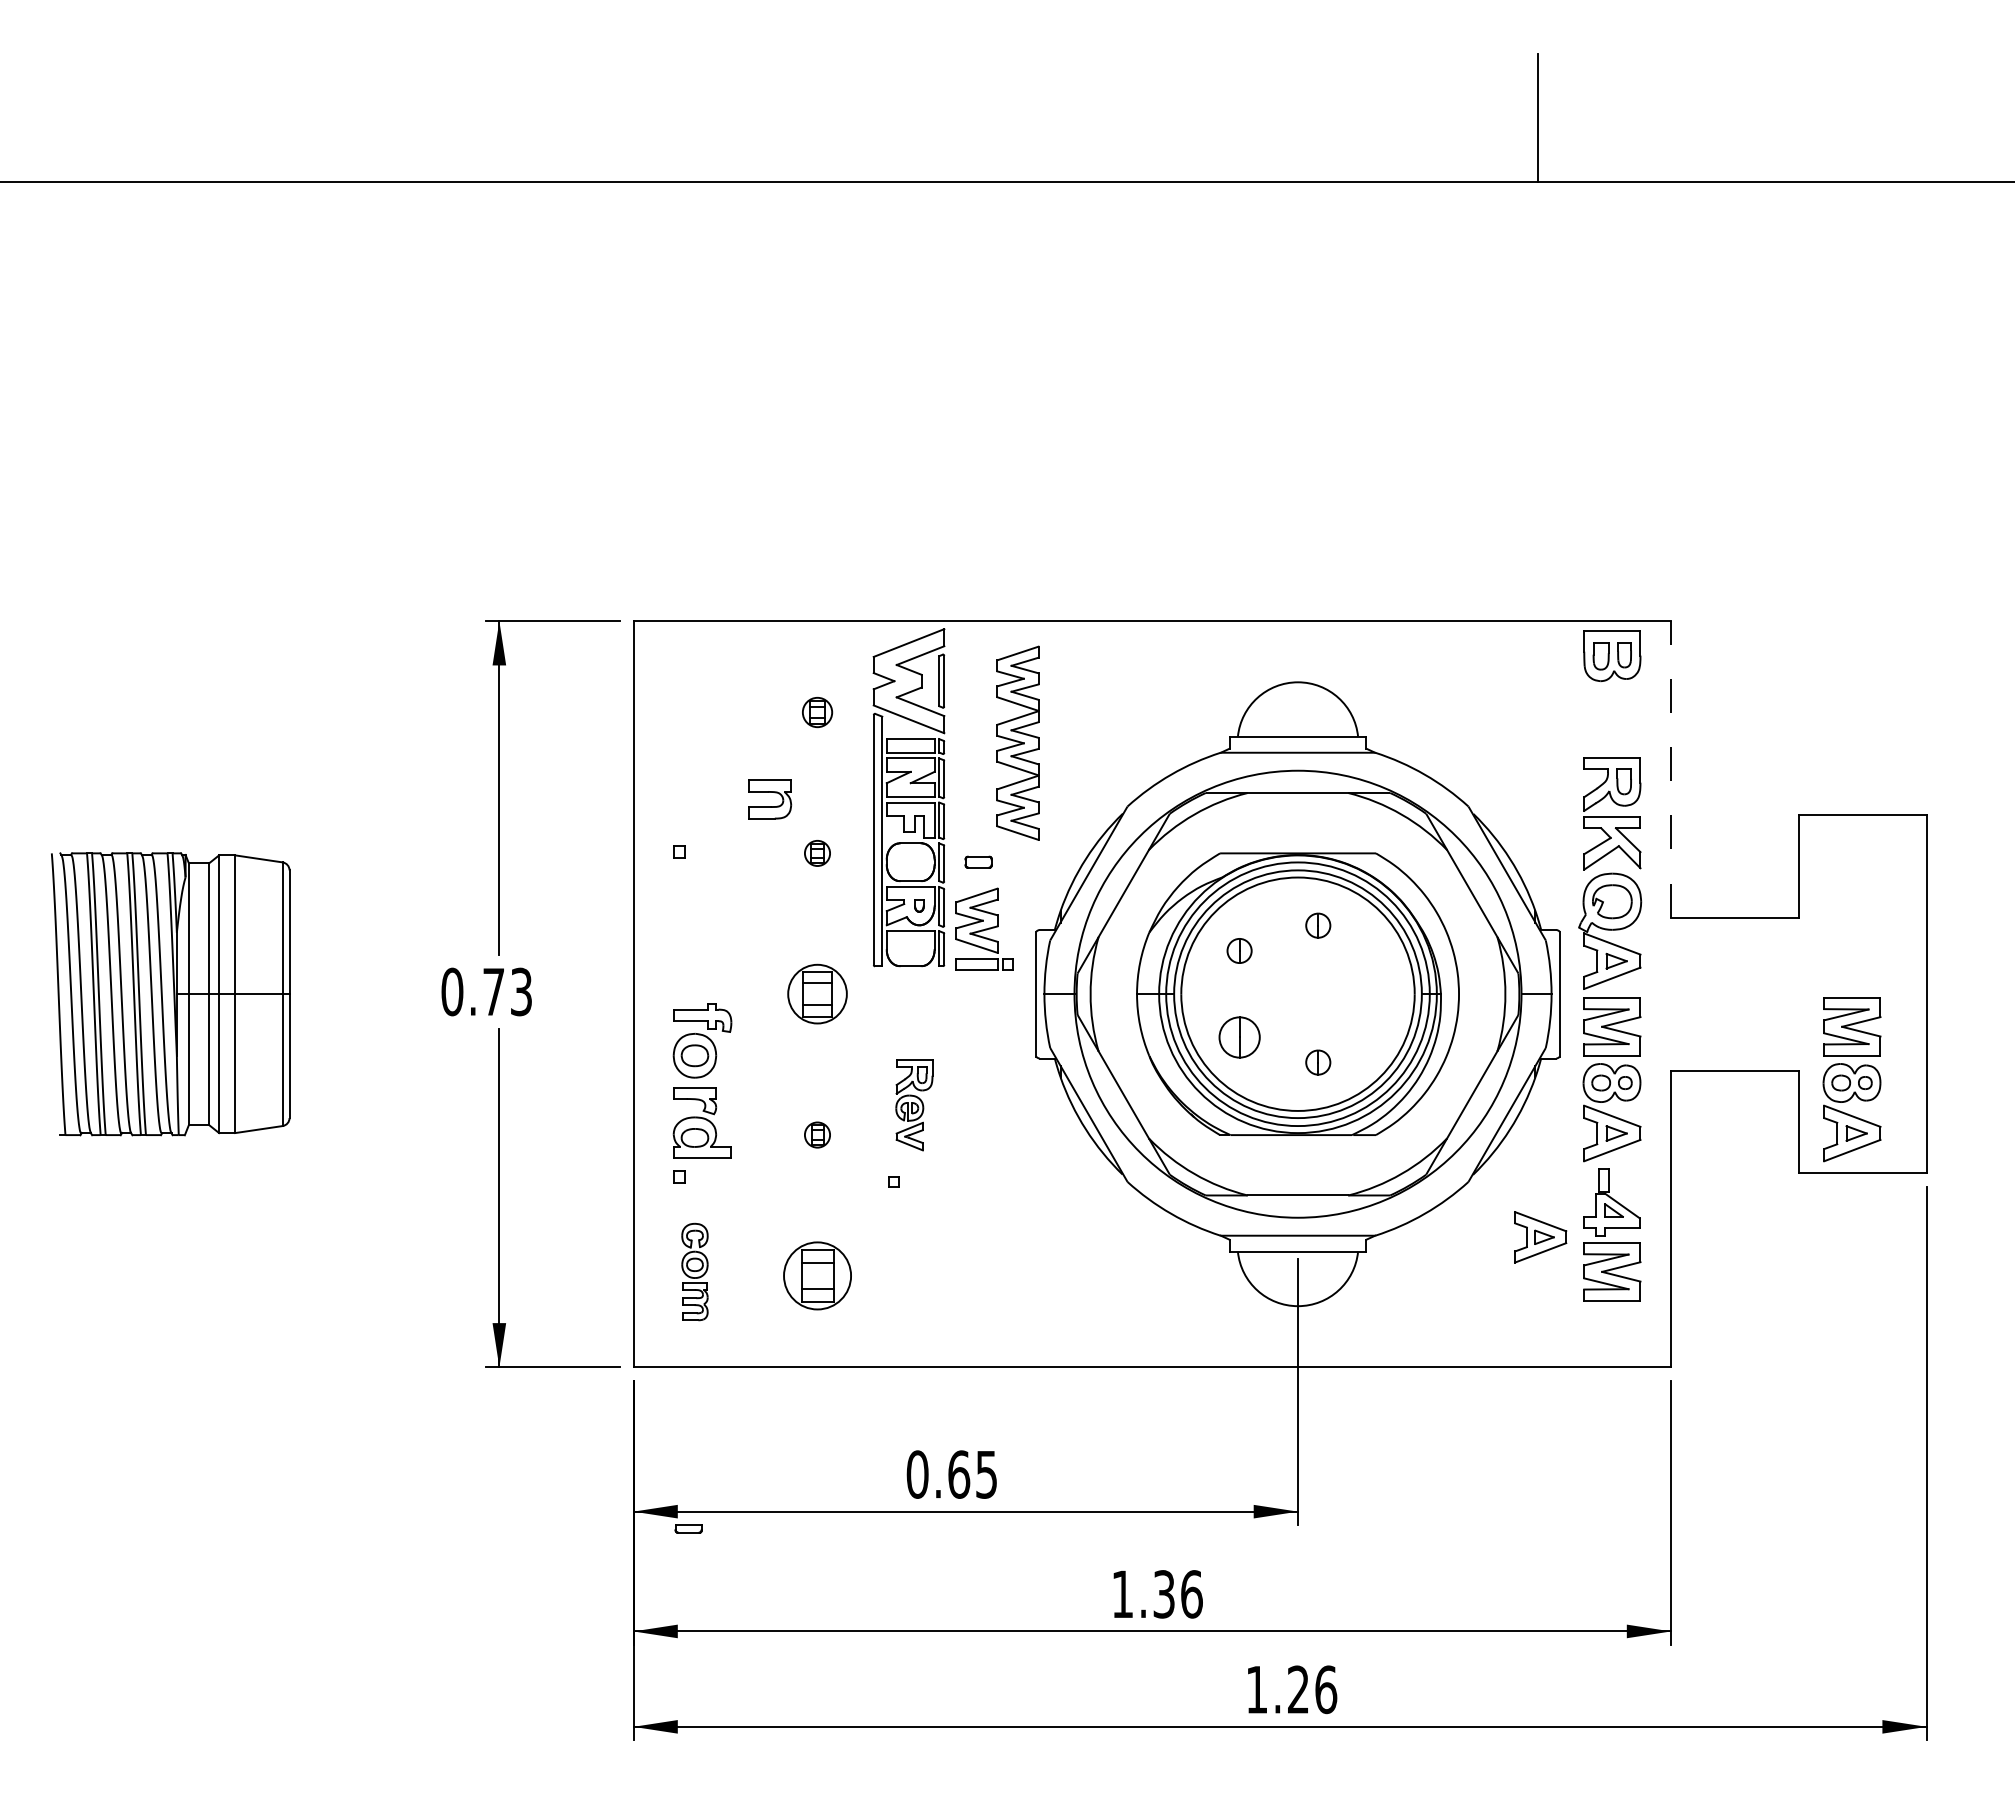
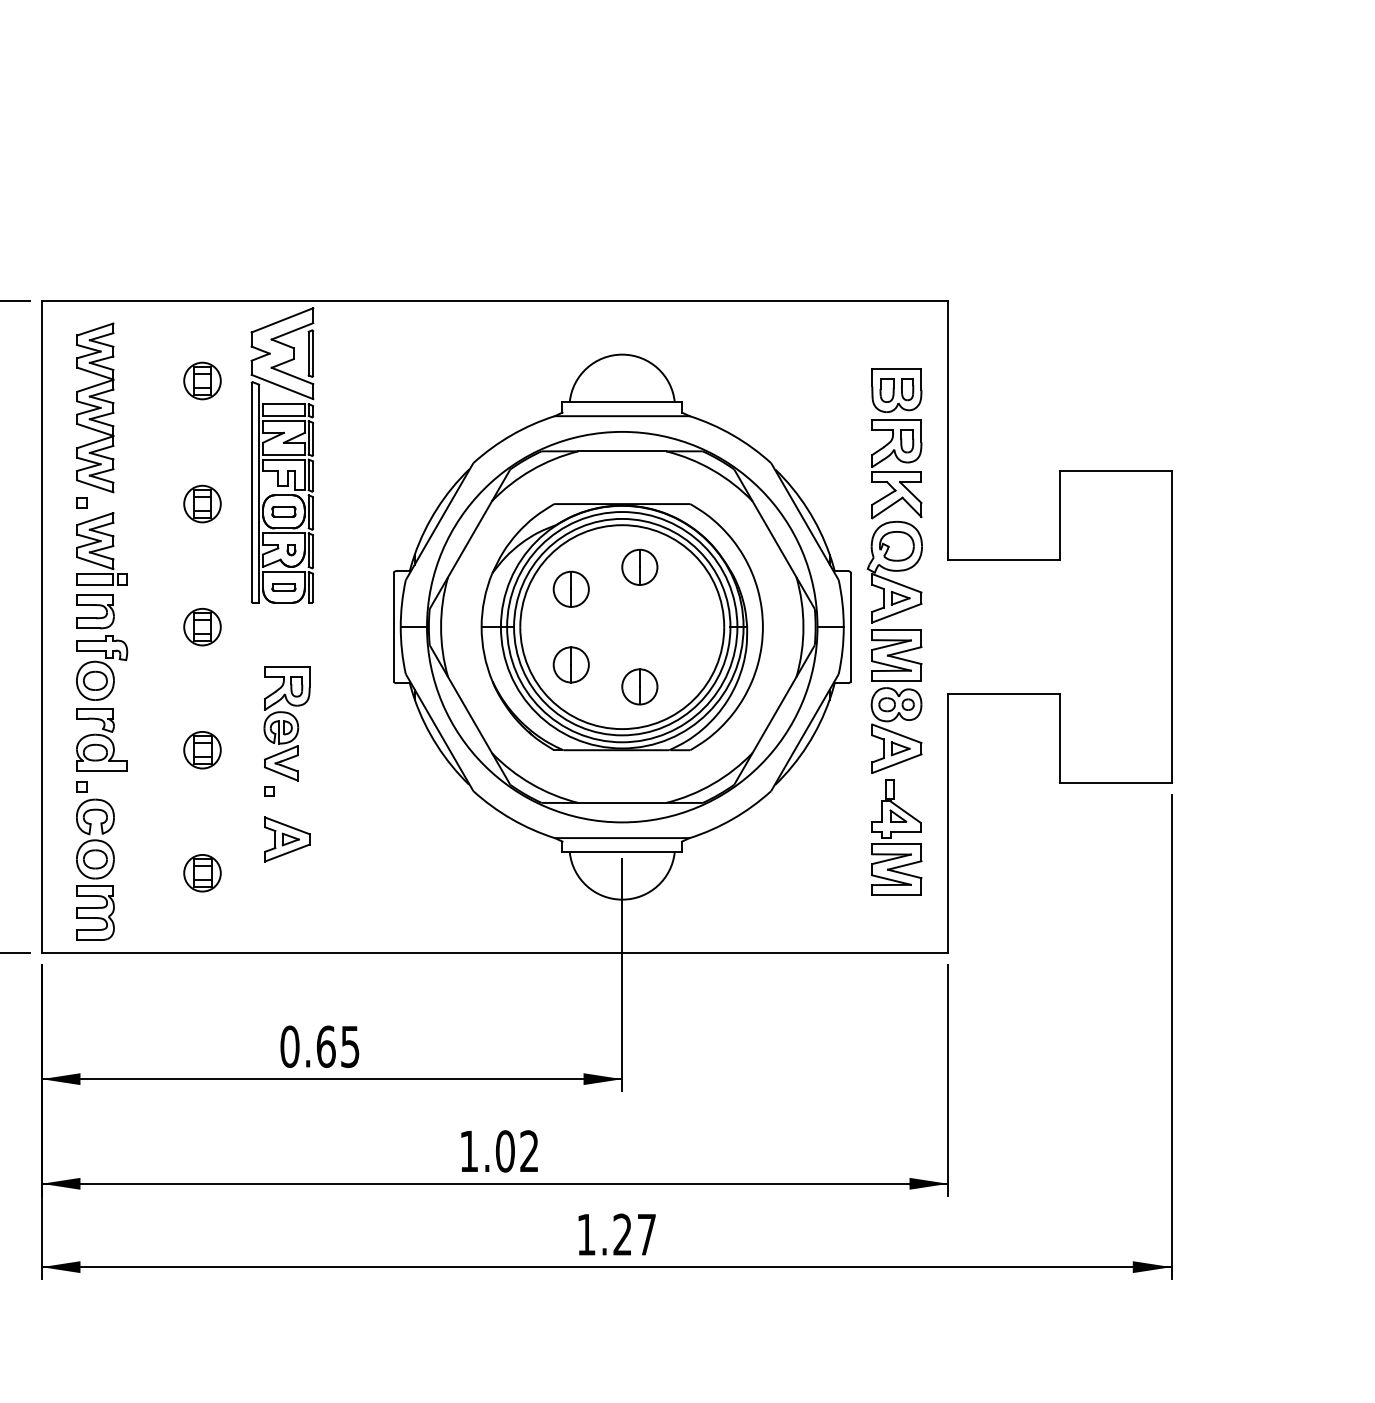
part: (1612, 656) -> (897, 390), moved
part: (817, 712) -> (202, 381), size x1.43
part: (1017, 742) -> (95, 407), moved
line: (1671, 768) -> (948, 429), dashed -> solid
part: (770, 792) -> (95, 605), moved
part: (817, 853) -> (202, 504), size x1.67
part: (978, 861) -> (283, 511), moved
part: (1318, 925) -> (640, 567), size x1.67
part: (984, 928) -> (102, 547), moved
part: (1239, 950) -> (571, 588), size x1.67
part: (817, 994) -> (202, 627), size x0.71
part: (1318, 1062) -> (640, 686), size x1.67
part: (1851, 1079) -> (1105, 701), removed
part: (914, 1104) -> (287, 723), size x1.43
part: (817, 1134) -> (202, 749), size x1.67
part: (1540, 1237) -> (287, 839), moved
part: (694, 1271) -> (95, 869), size x1.67
part: (817, 1275) -> (202, 872), size x0.62
part: (688, 1528) -> (283, 587), moved
text: (1177, 1594) -> (516, 1151), 1.36 -> 1.02
text: (1326, 1689) -> (647, 1234), 1.26 -> 1.27

